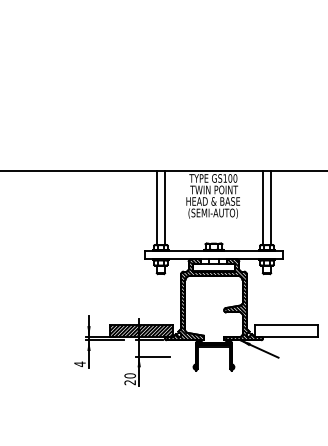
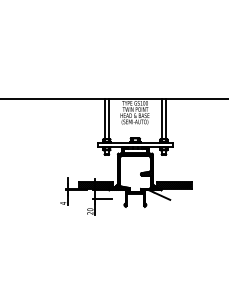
hatch: (286, 330) -> (174, 185), added

